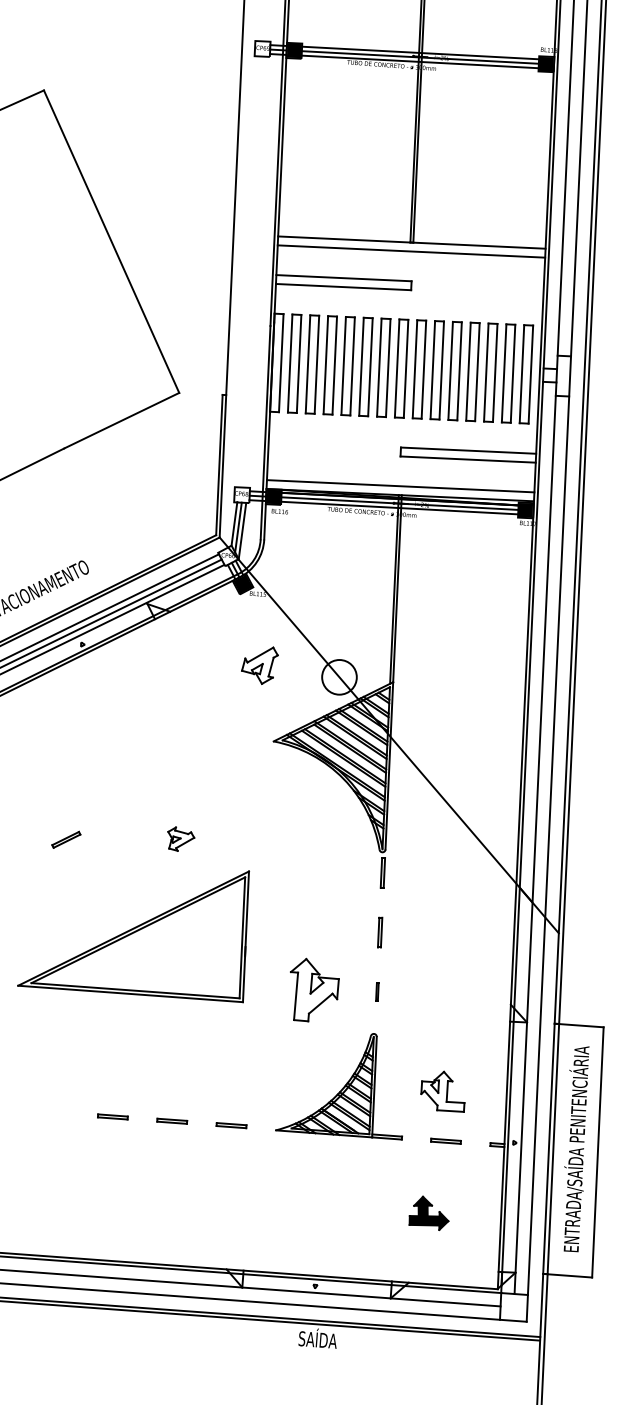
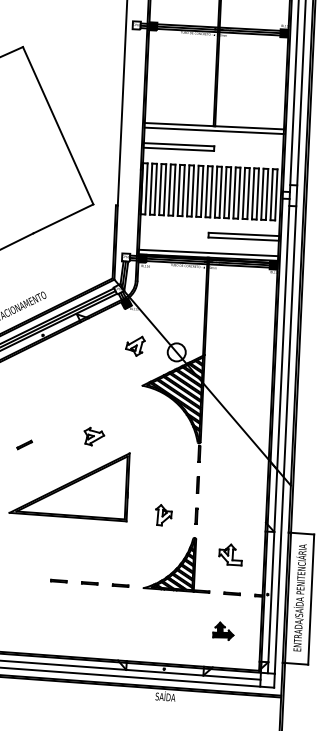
part: (66, 838) -> (24, 444), moved
part: (181, 838) -> (94, 436), size x1.43
part: (314, 990) -> (163, 515), size x0.62
part: (377, 990) -> (196, 515), size x1.67
part: (442, 1090) -> (230, 554), moved

